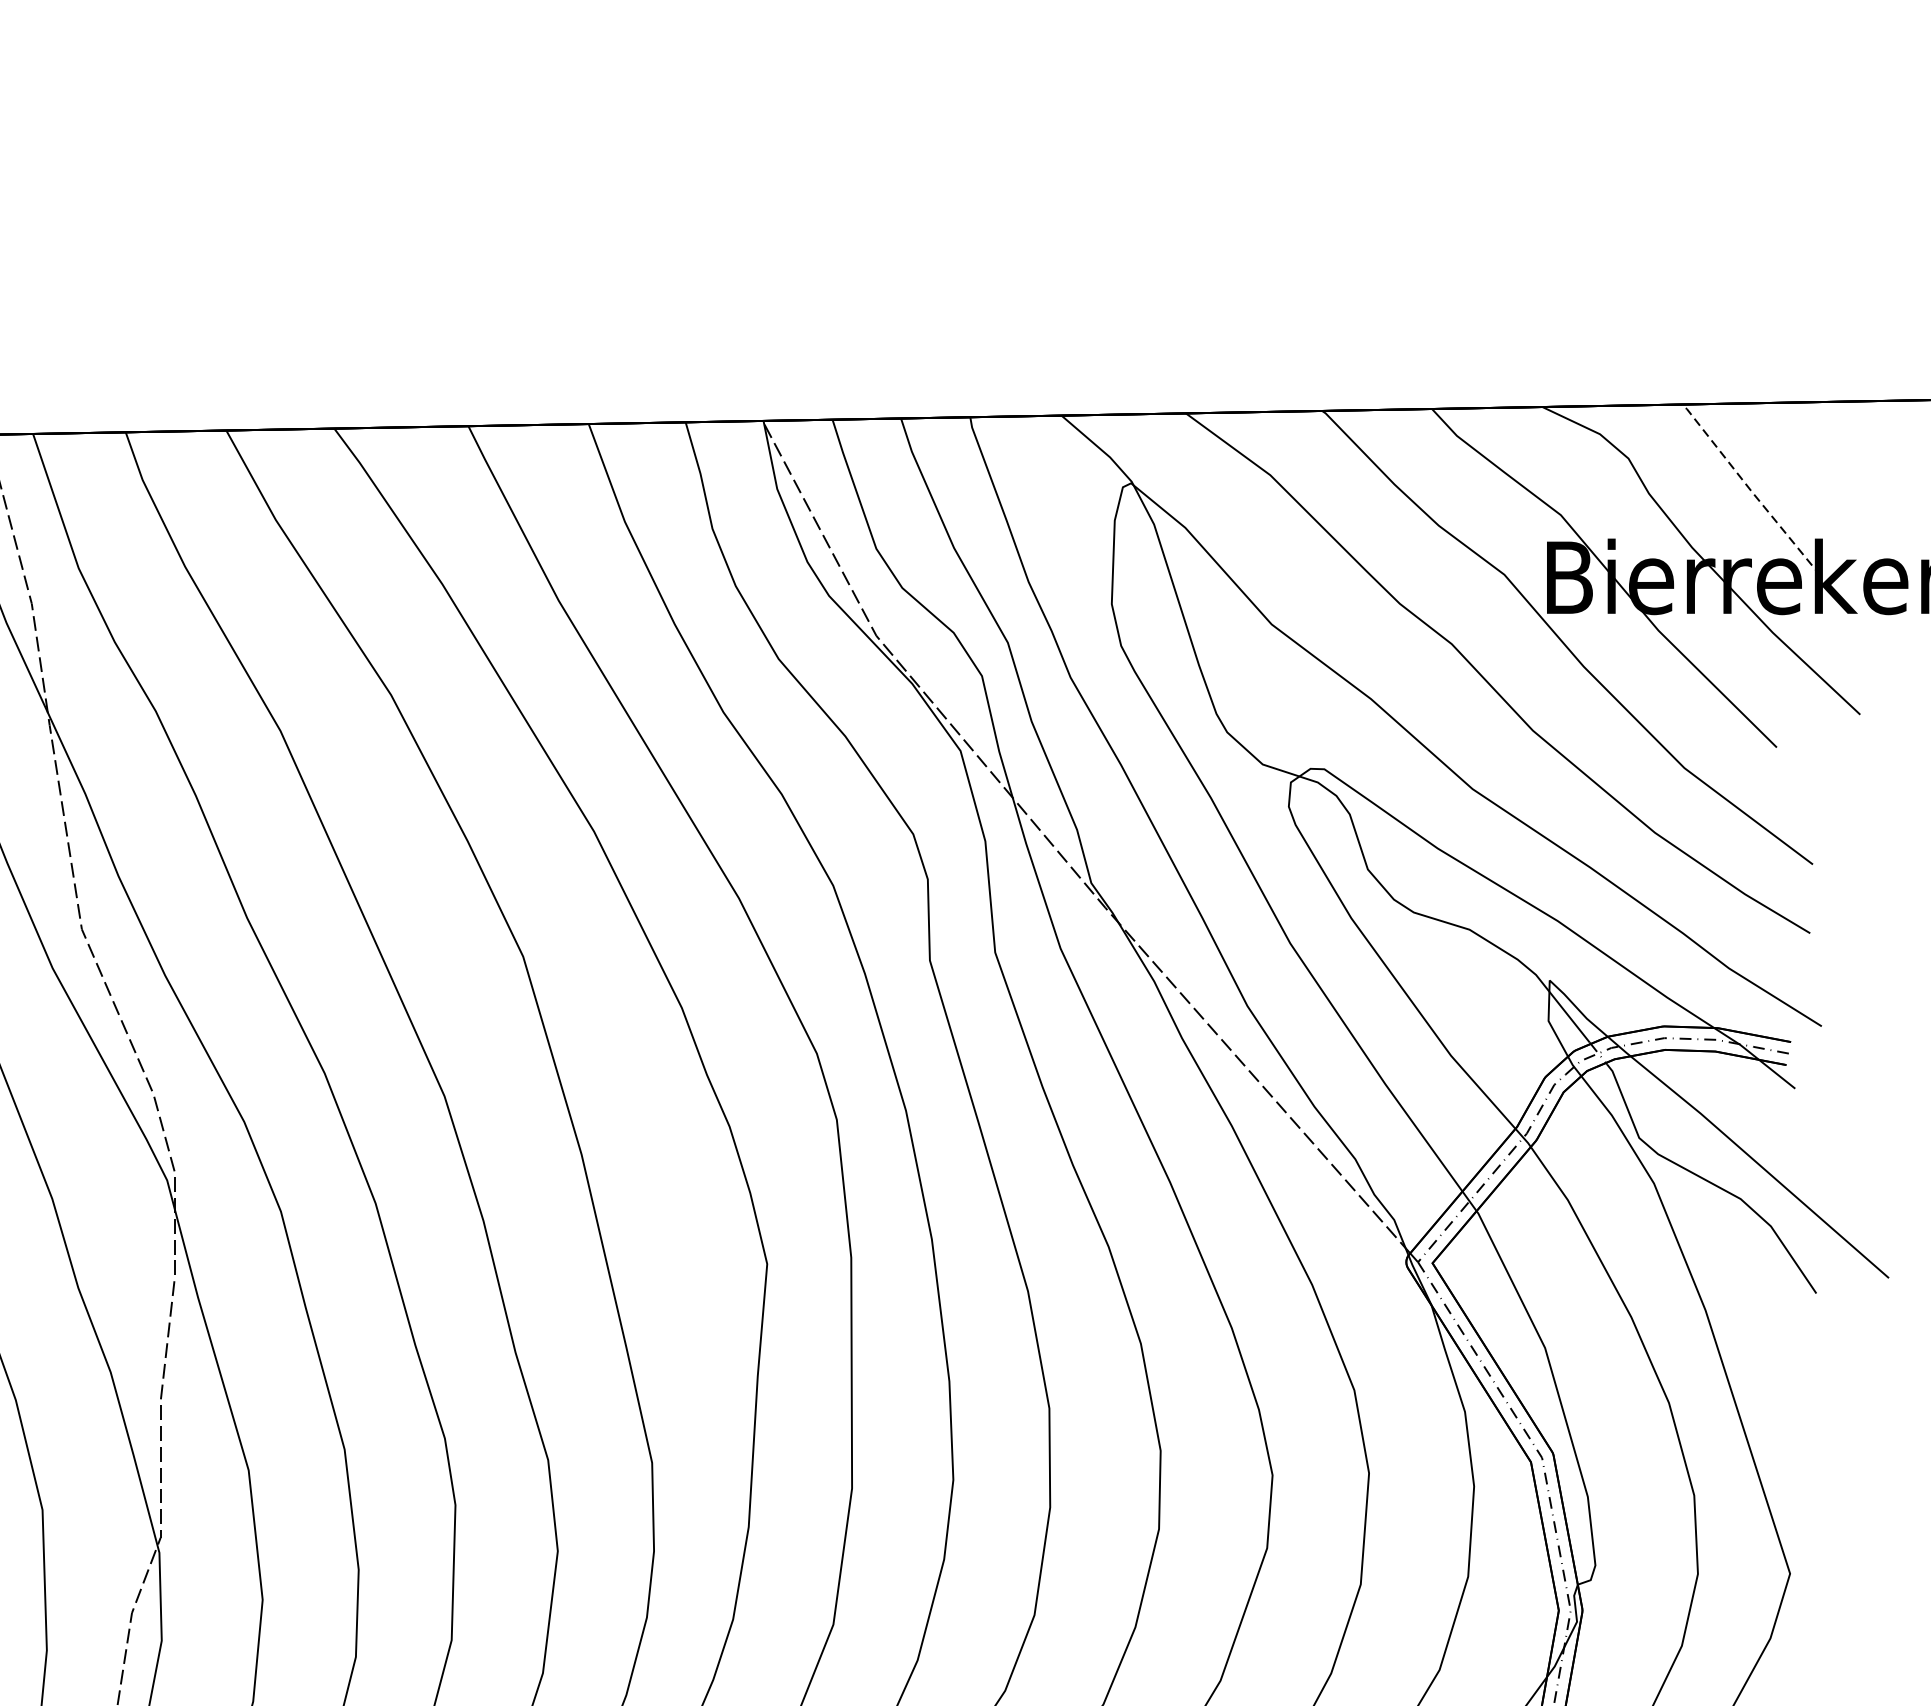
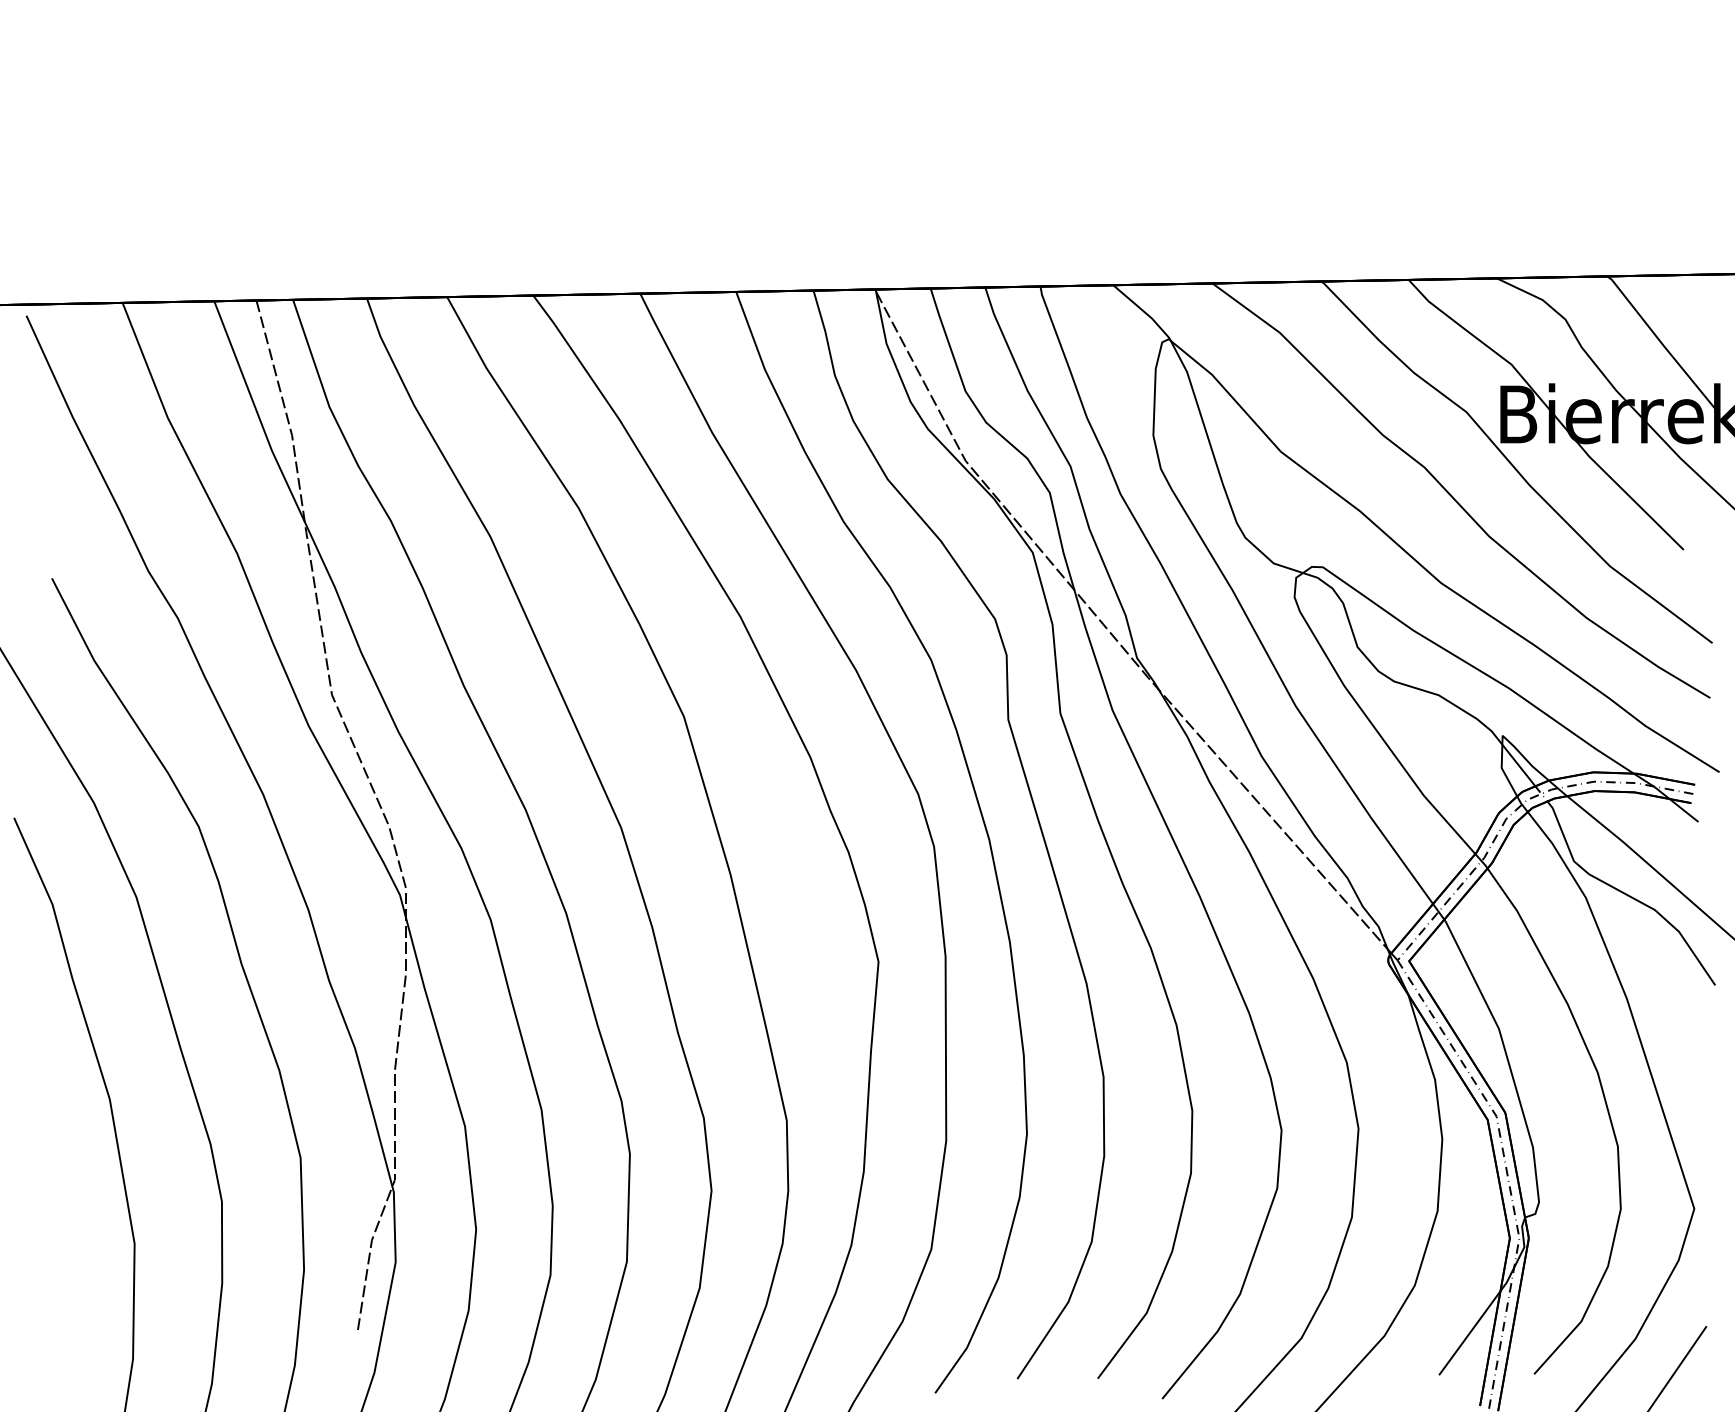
line: (1750, 489) -> (1662, 344), dashed -> solid

